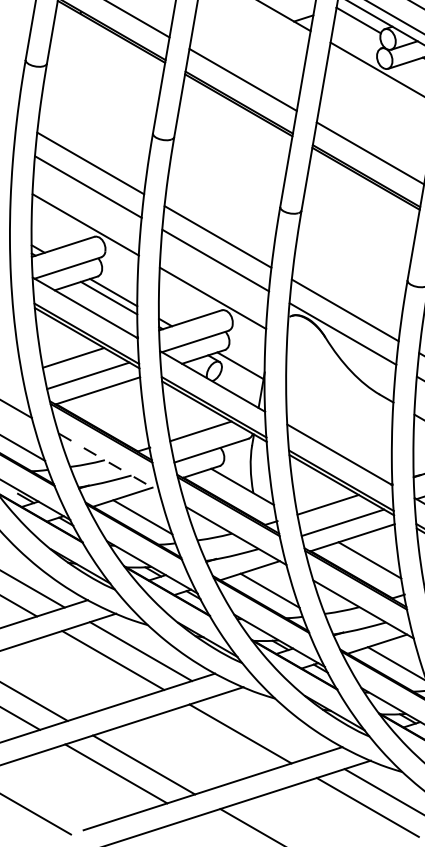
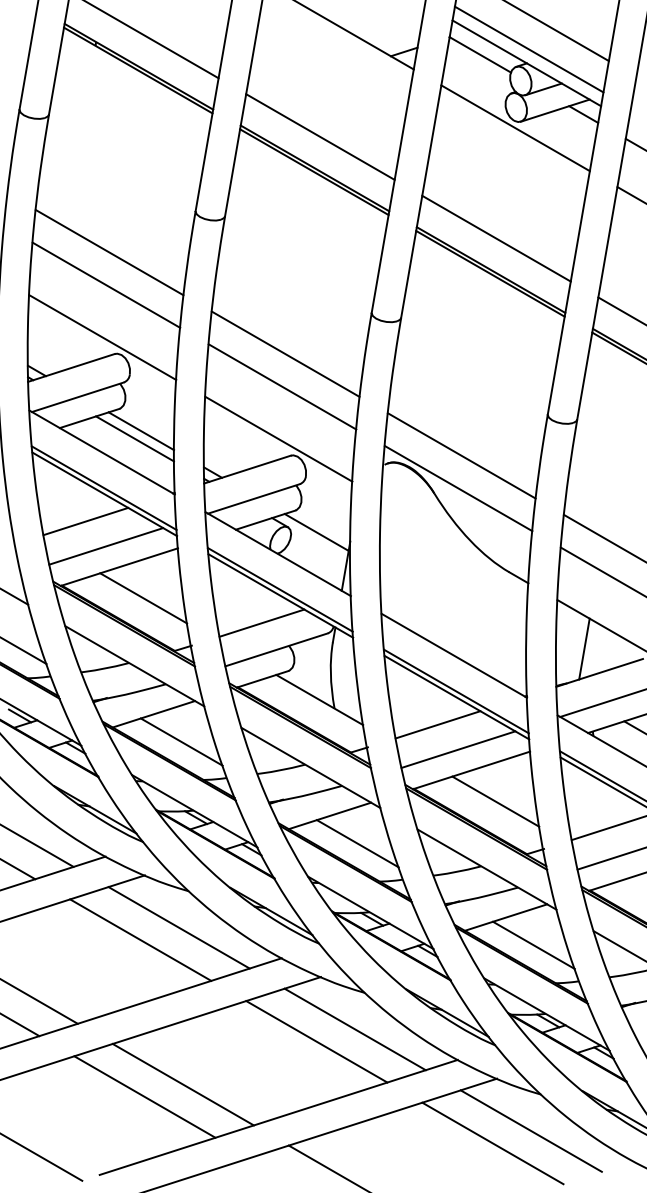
line: (115, 413) -> (143, 598), added
line: (109, 462) -> (135, 666), dashed -> solid
line: (267, 725) -> (354, 1029), added

